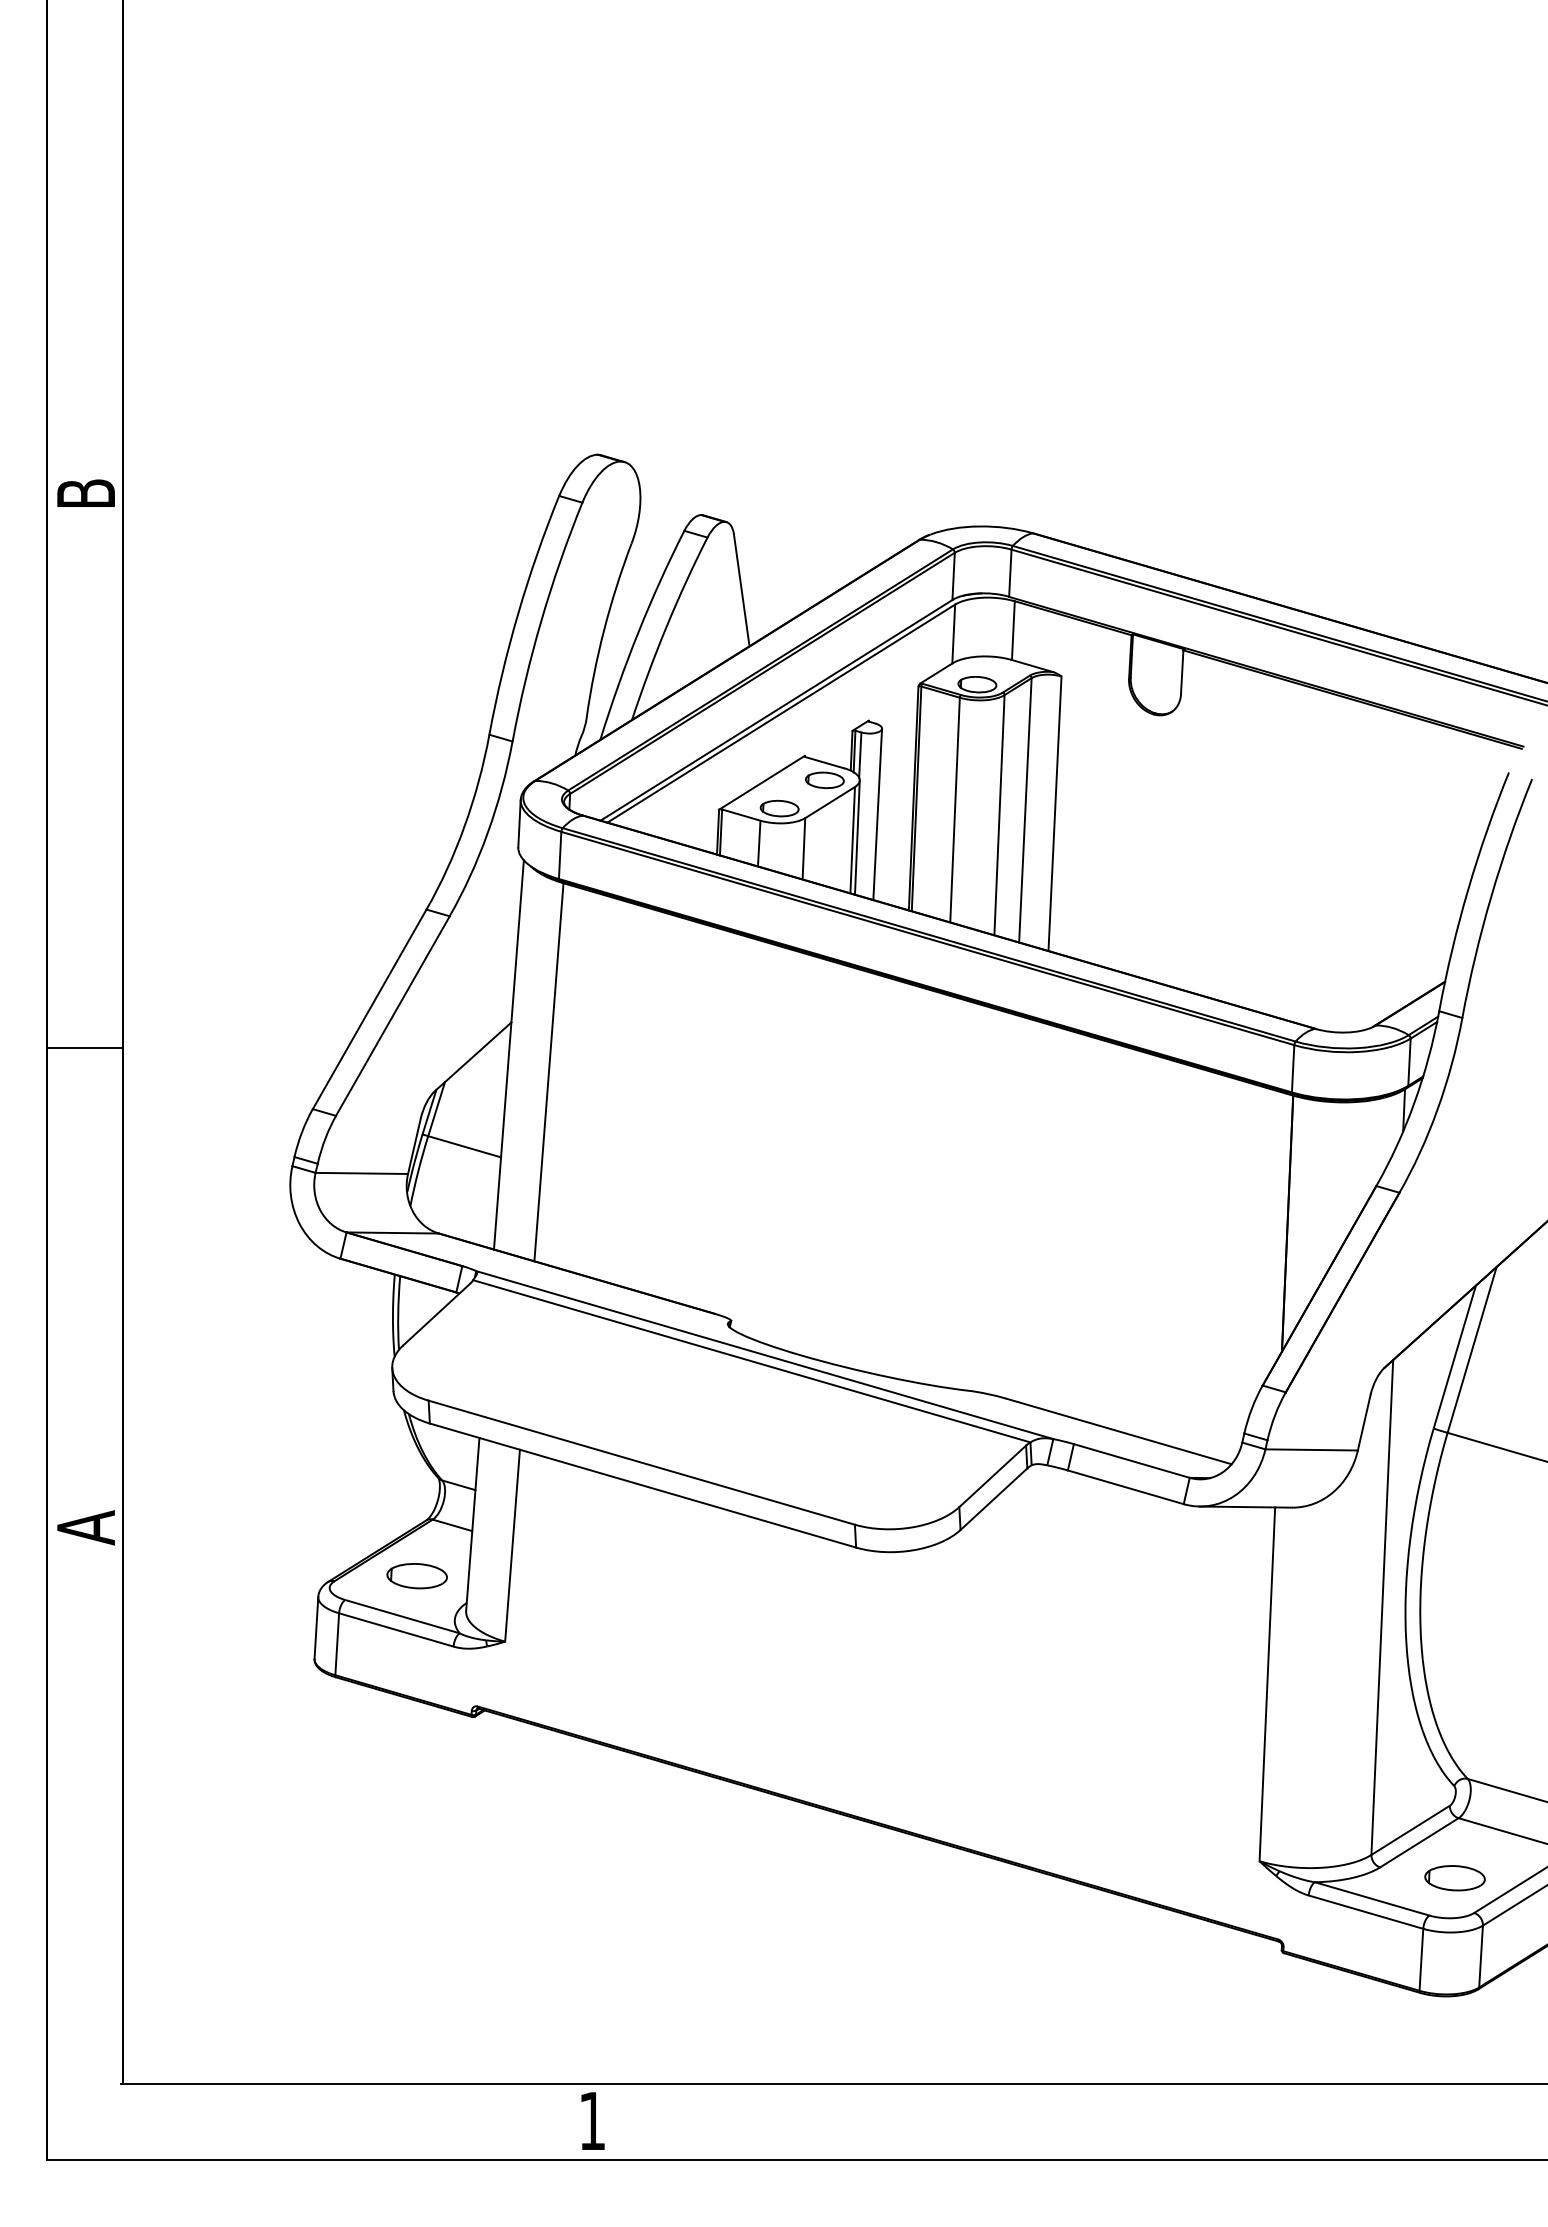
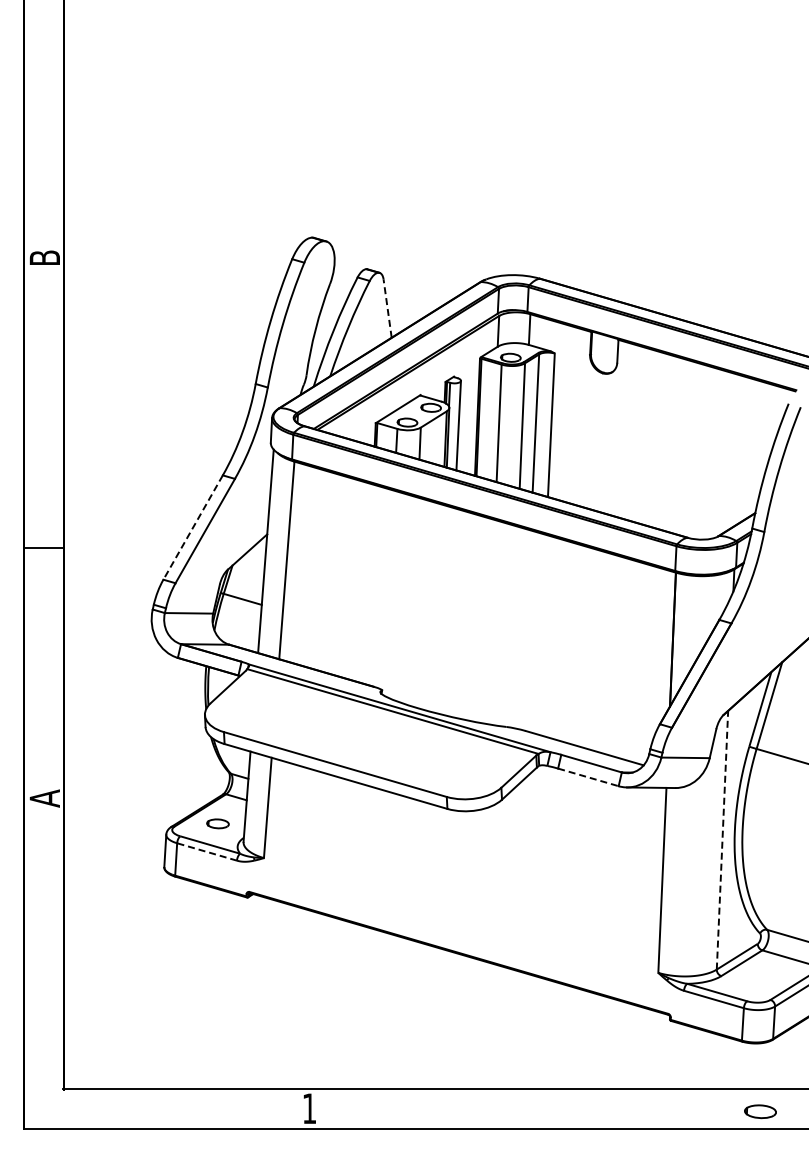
line: (741, 590) -> (387, 308), solid -> dashed
line: (368, 1009) -> (192, 527), solid -> dashed
line: (1125, 1487) -> (588, 777), solid -> dashed
part: (416, 1575) -> (217, 823), size x0.7
line: (1382, 1606) -> (722, 839), solid -> dashed
line: (395, 1629) -> (206, 851), solid -> dashed
part: (1455, 1877) -> (760, 1111), moved

